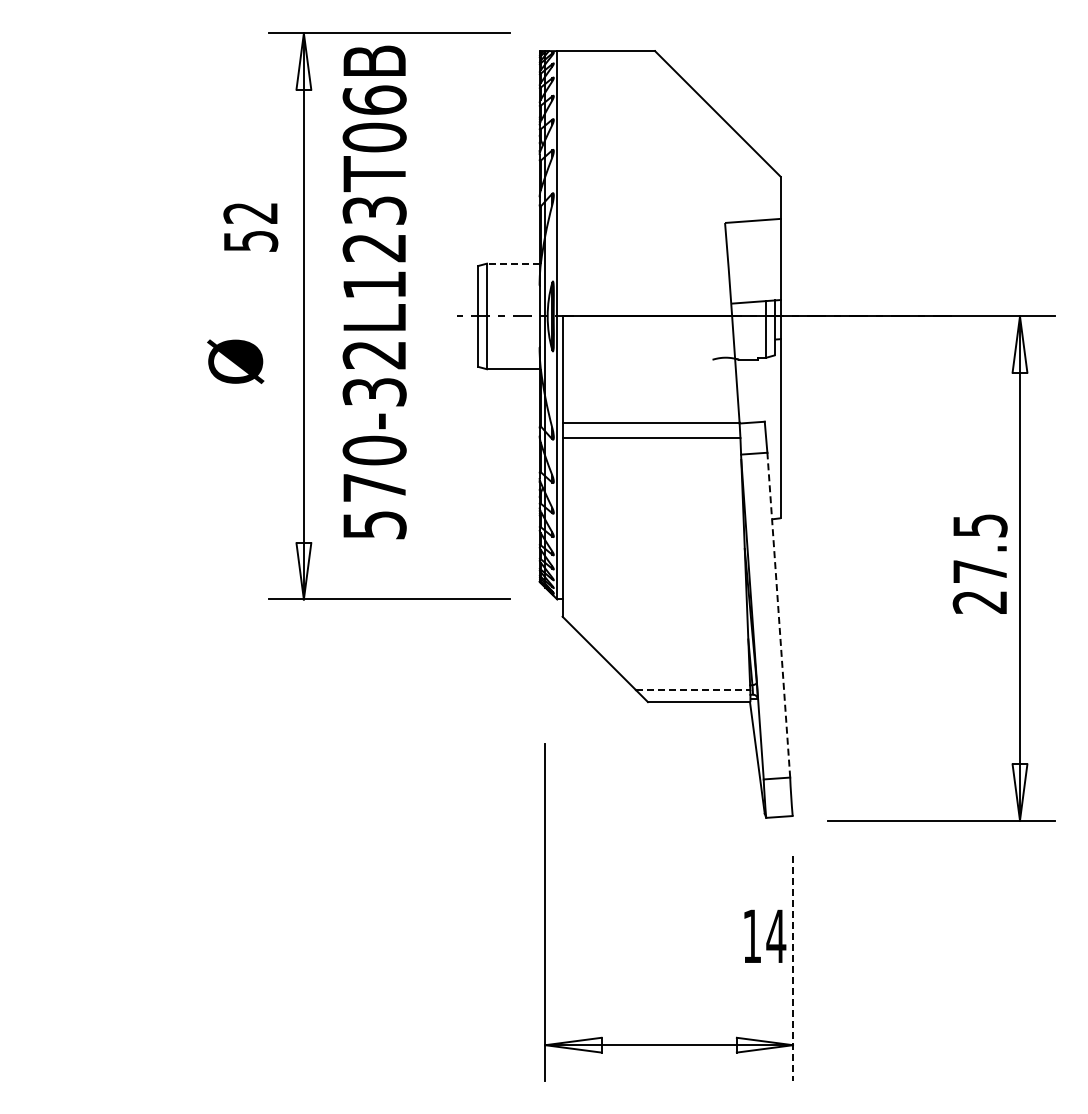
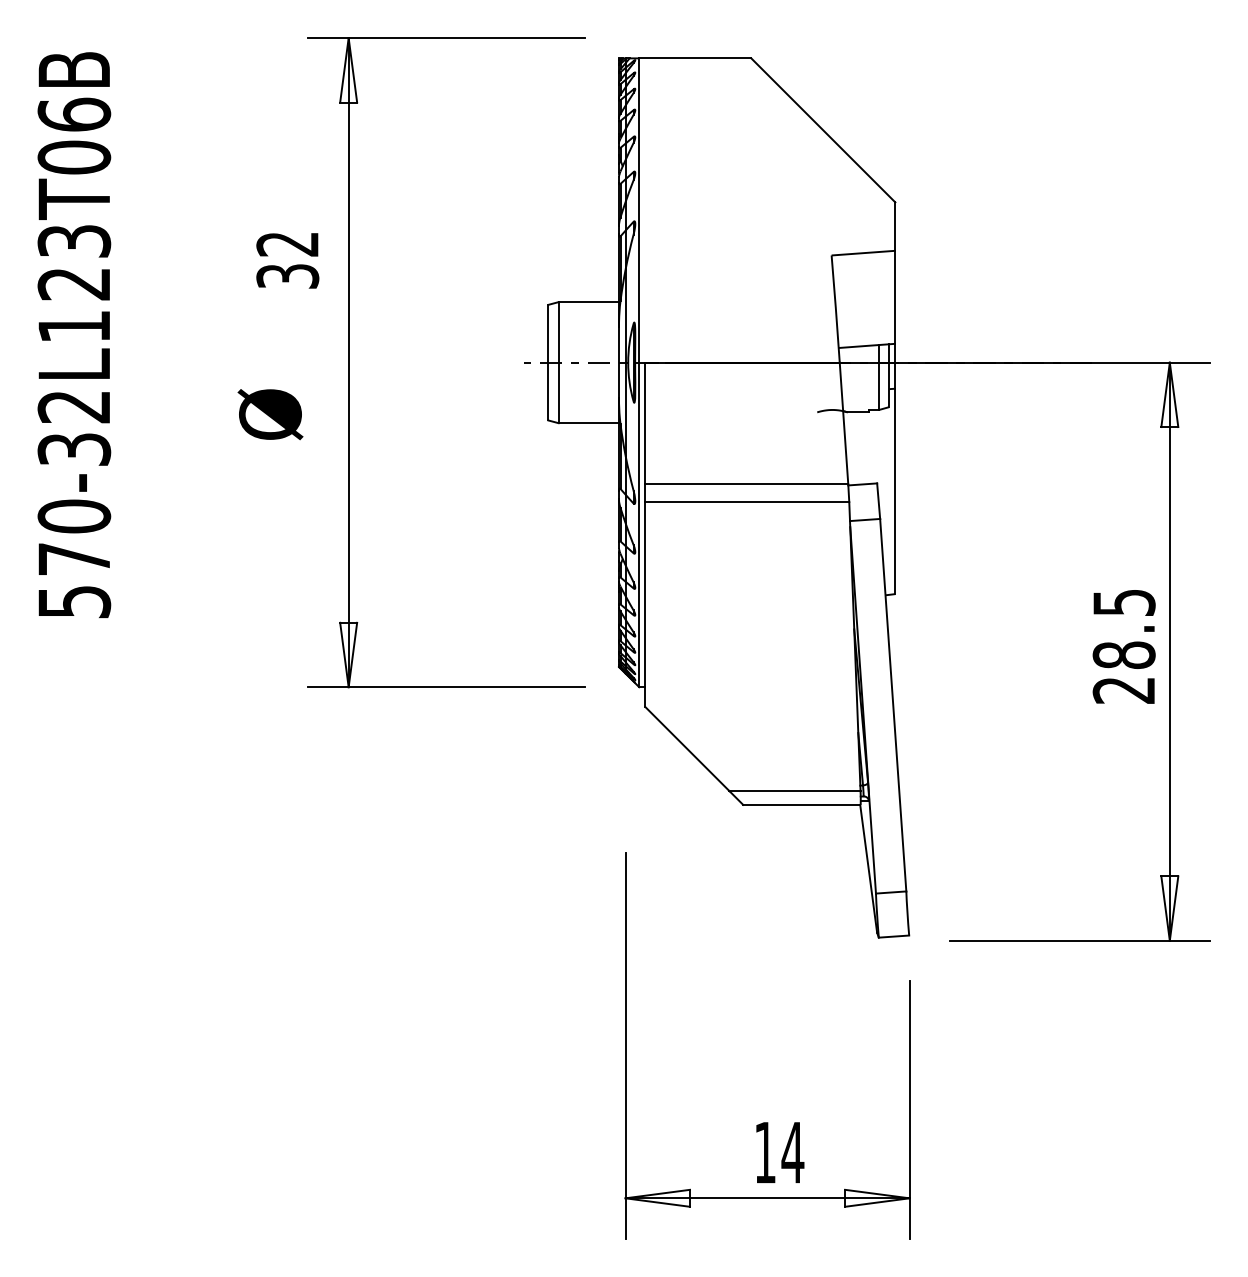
text: (250, 240) -> (287, 275), 52 -> 32
line: (512, 263) -> (587, 301), dashed -> solid
text: (374, 292) -> (74, 335), moved
text: (979, 571) -> (1123, 655), 27.5 -> 28.5
line: (778, 615) -> (892, 705), dashed -> solid
line: (693, 690) -> (795, 791), dashed -> solid
text: (765, 935) -> (780, 1151), moved
line: (793, 968) -> (910, 1110), dashed -> solid

